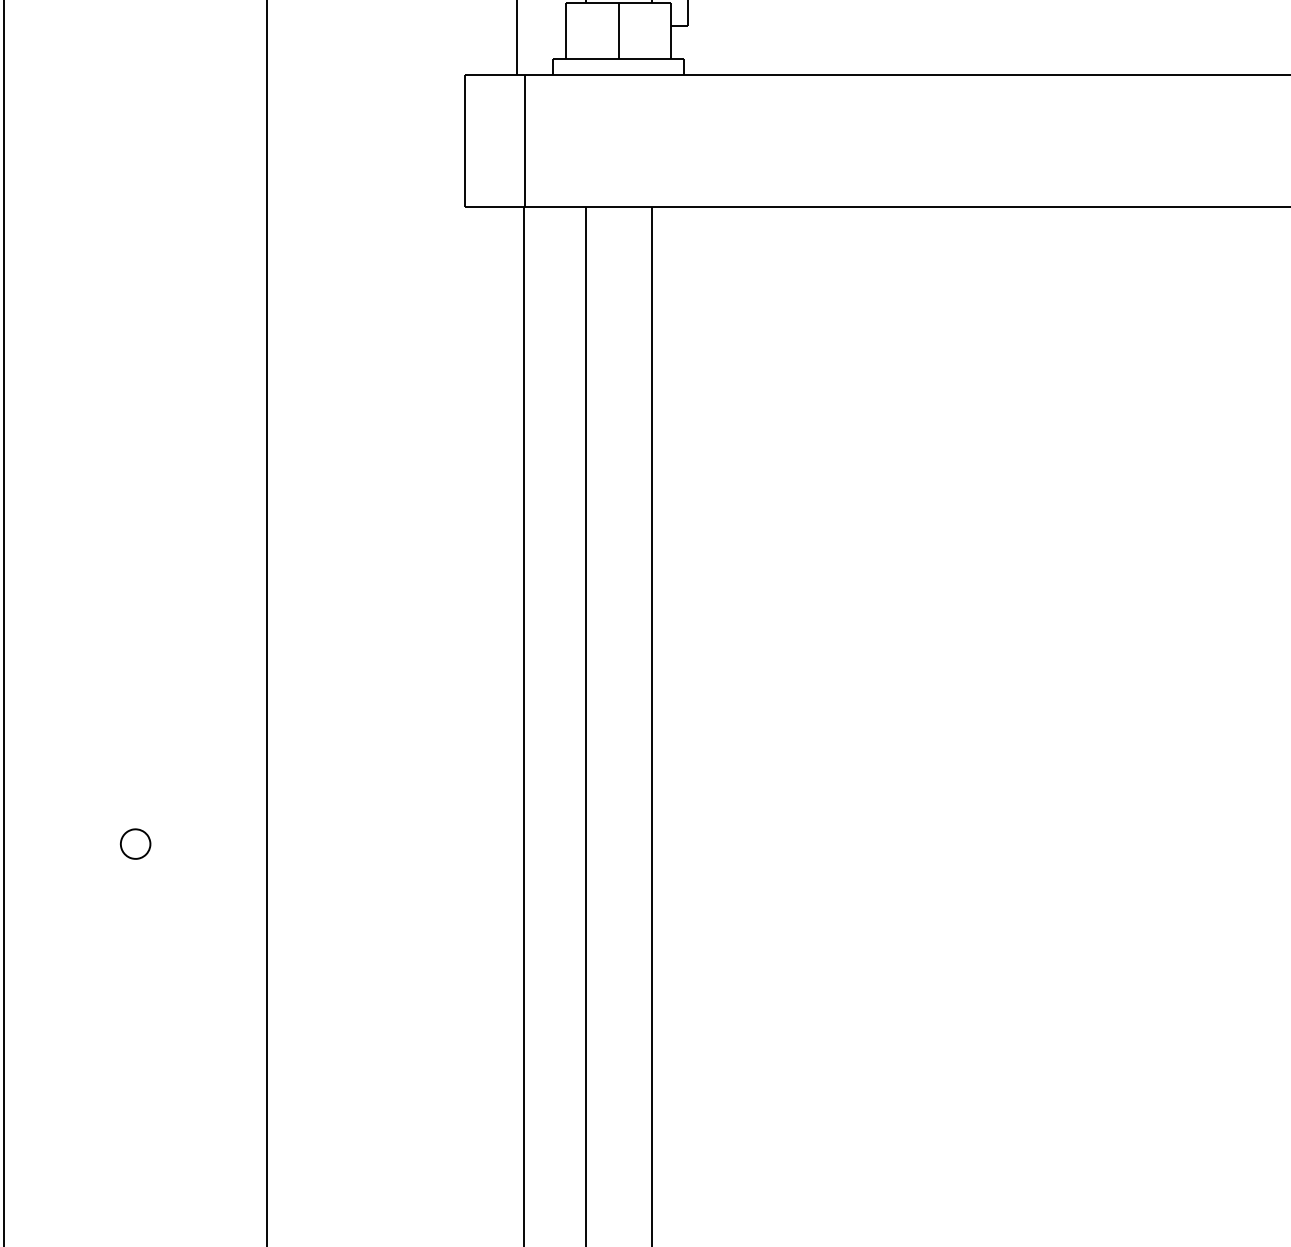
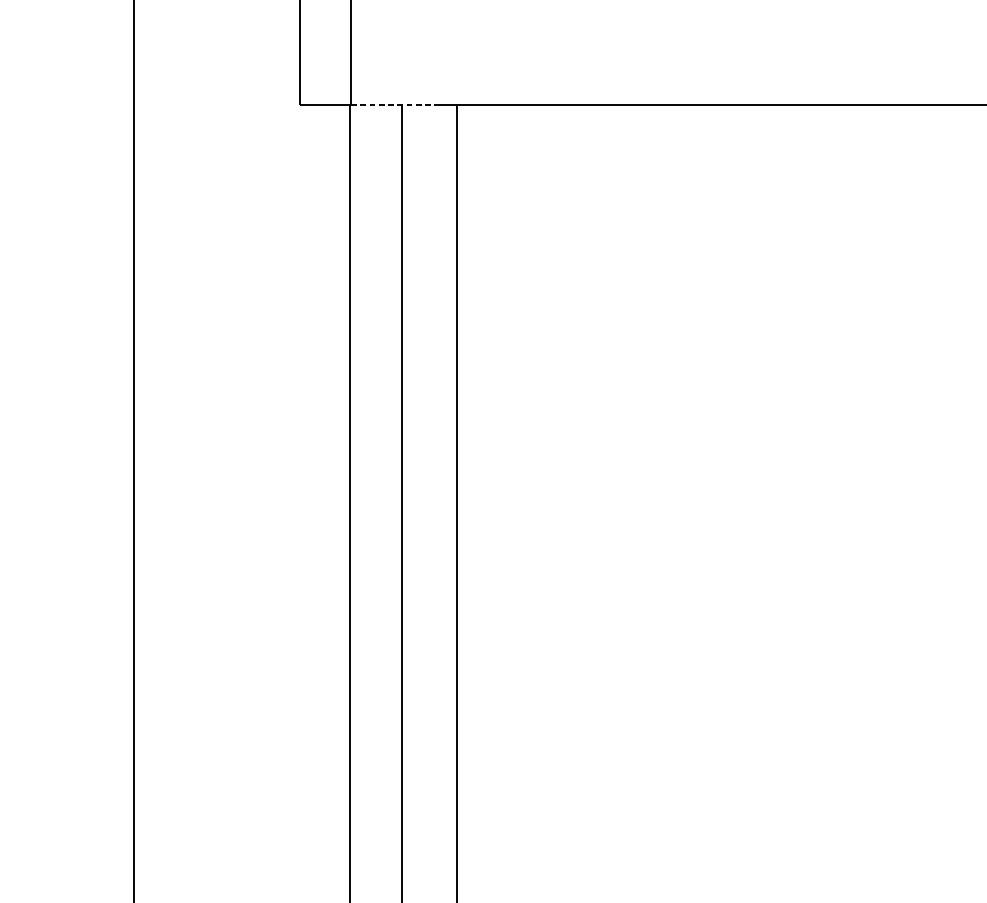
line: (576, 206) -> (394, 105), solid -> dashed
part: (135, 843) -> (23, 640), removed

